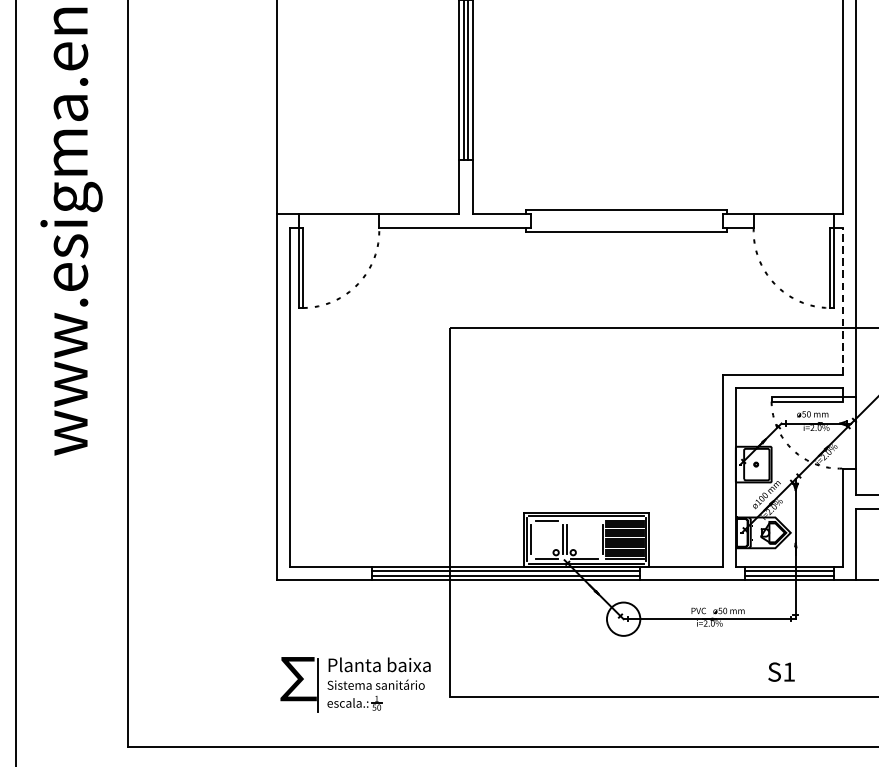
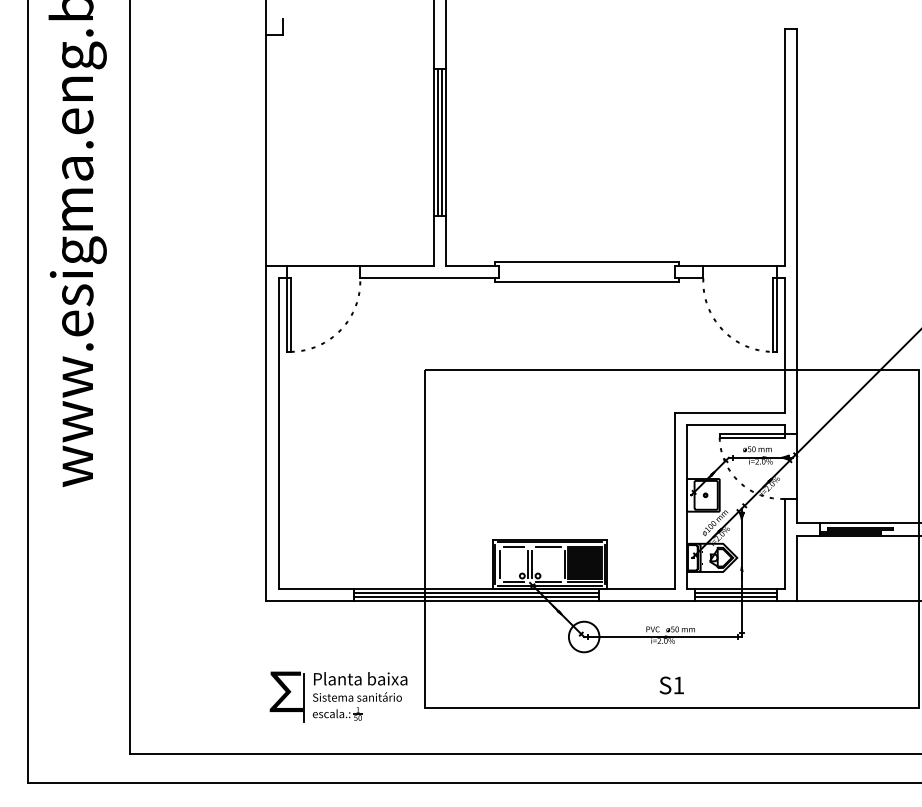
line: (843, 301) -> (785, 345), dashed -> solid
line: (584, 520) -> (548, 546), added
text: (781, 672) -> (671, 685), moved

